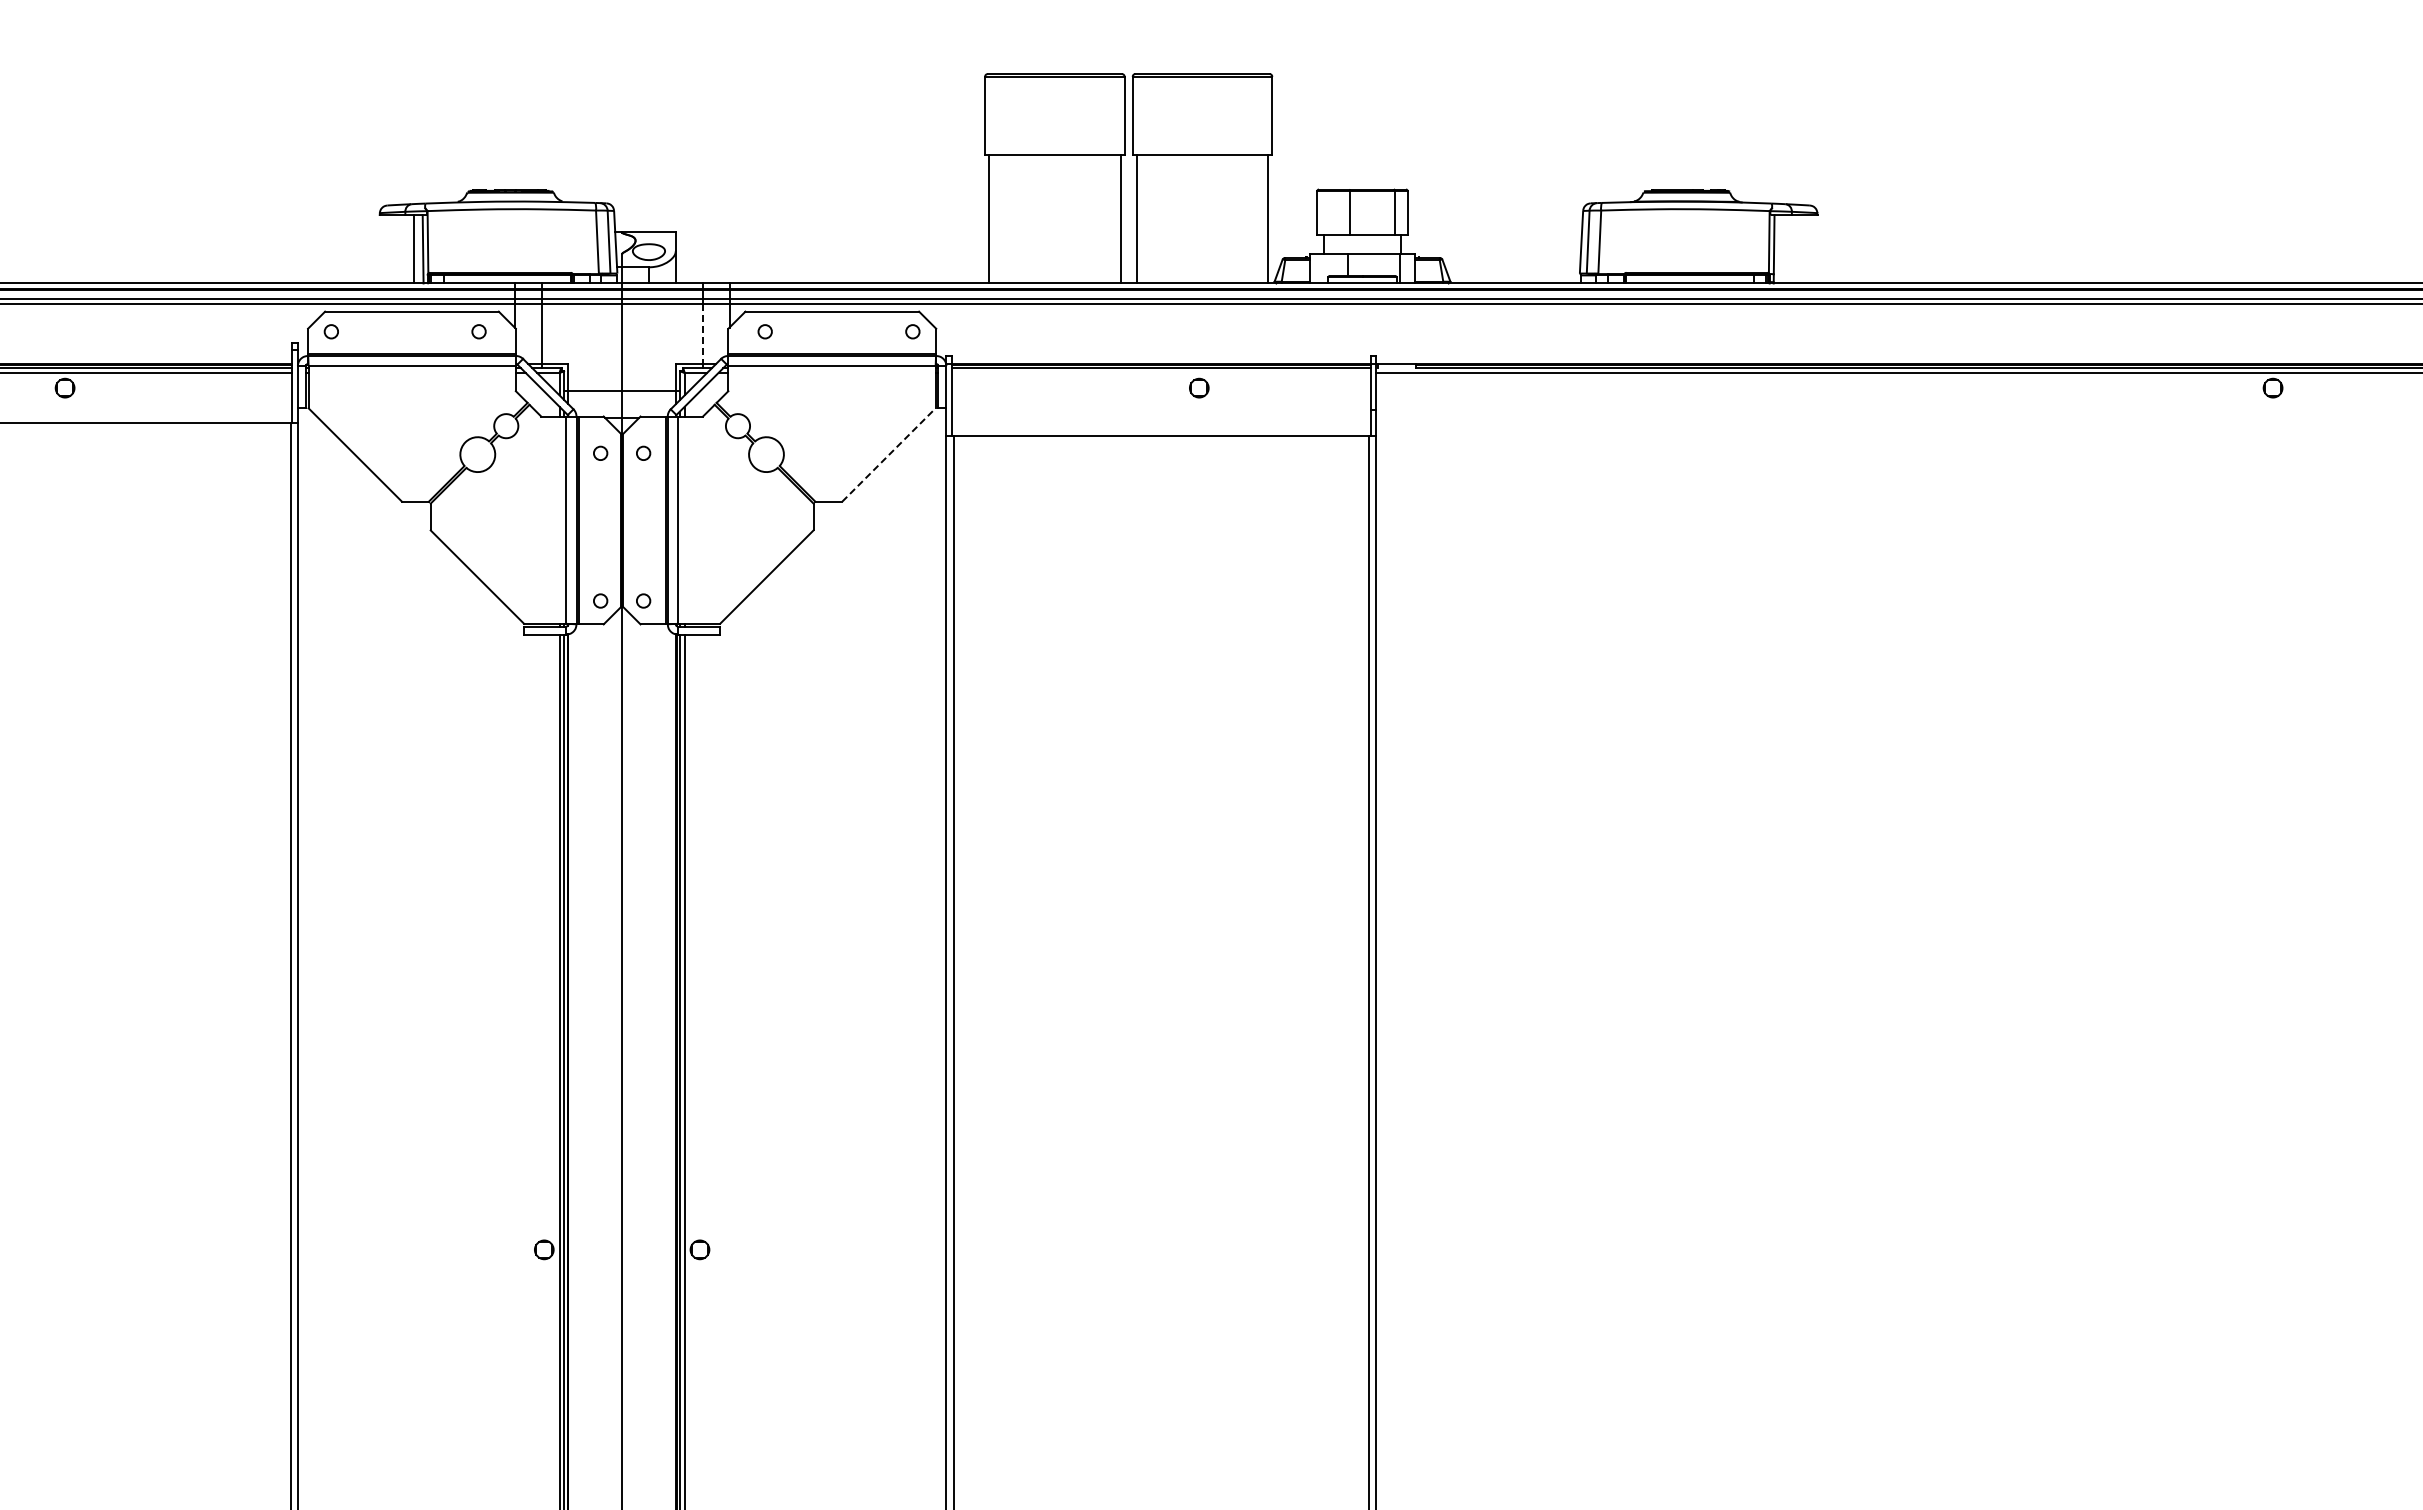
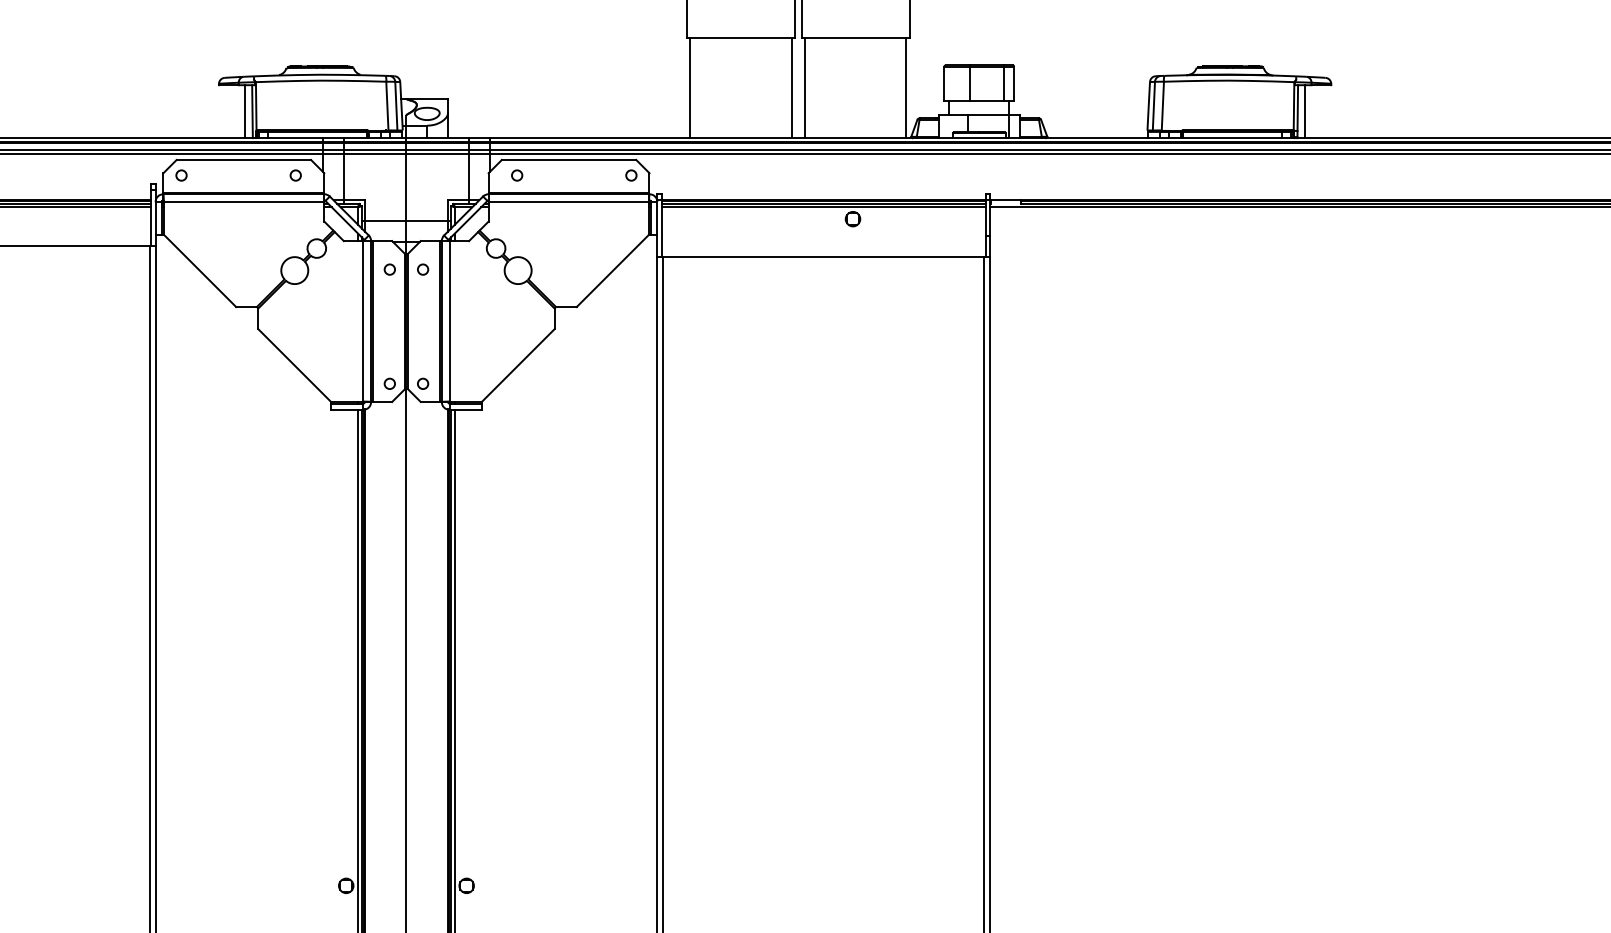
line: (1783, 249) -> (1305, 111), added
line: (702, 334) -> (468, 177), dashed -> solid
line: (1160, 372) -> (823, 207), added
line: (889, 454) -> (613, 270), dashed -> solid

